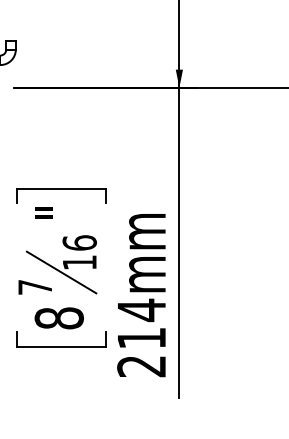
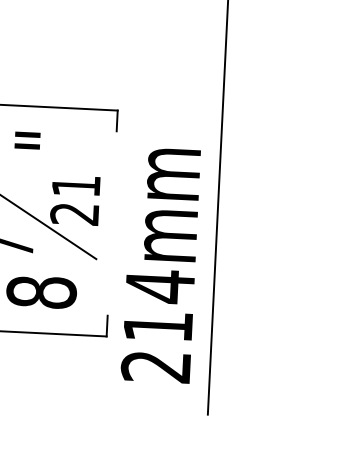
text: (79, 252) -> (75, 199), 16 -> 21

